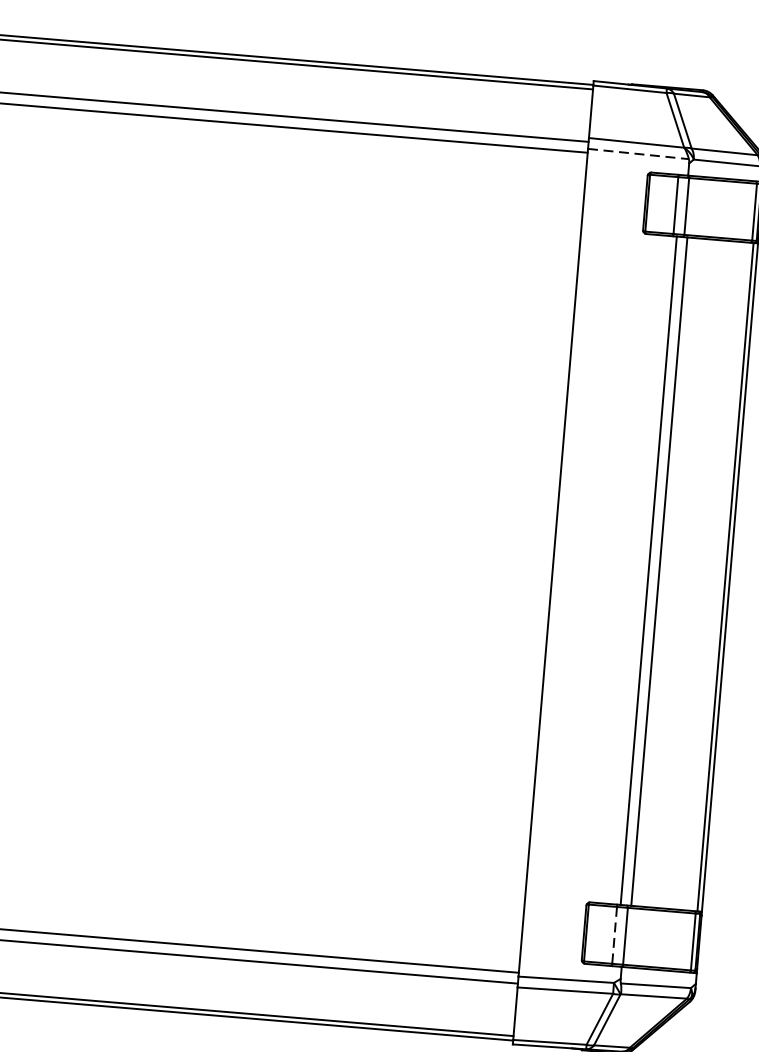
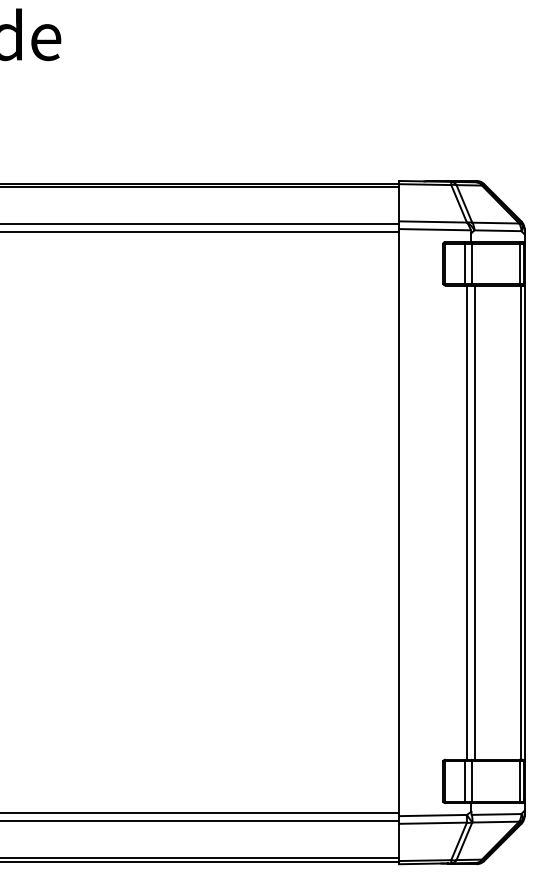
line: (639, 153) -> (435, 229), dashed -> solid
line: (614, 935) -> (464, 781), dashed -> solid

